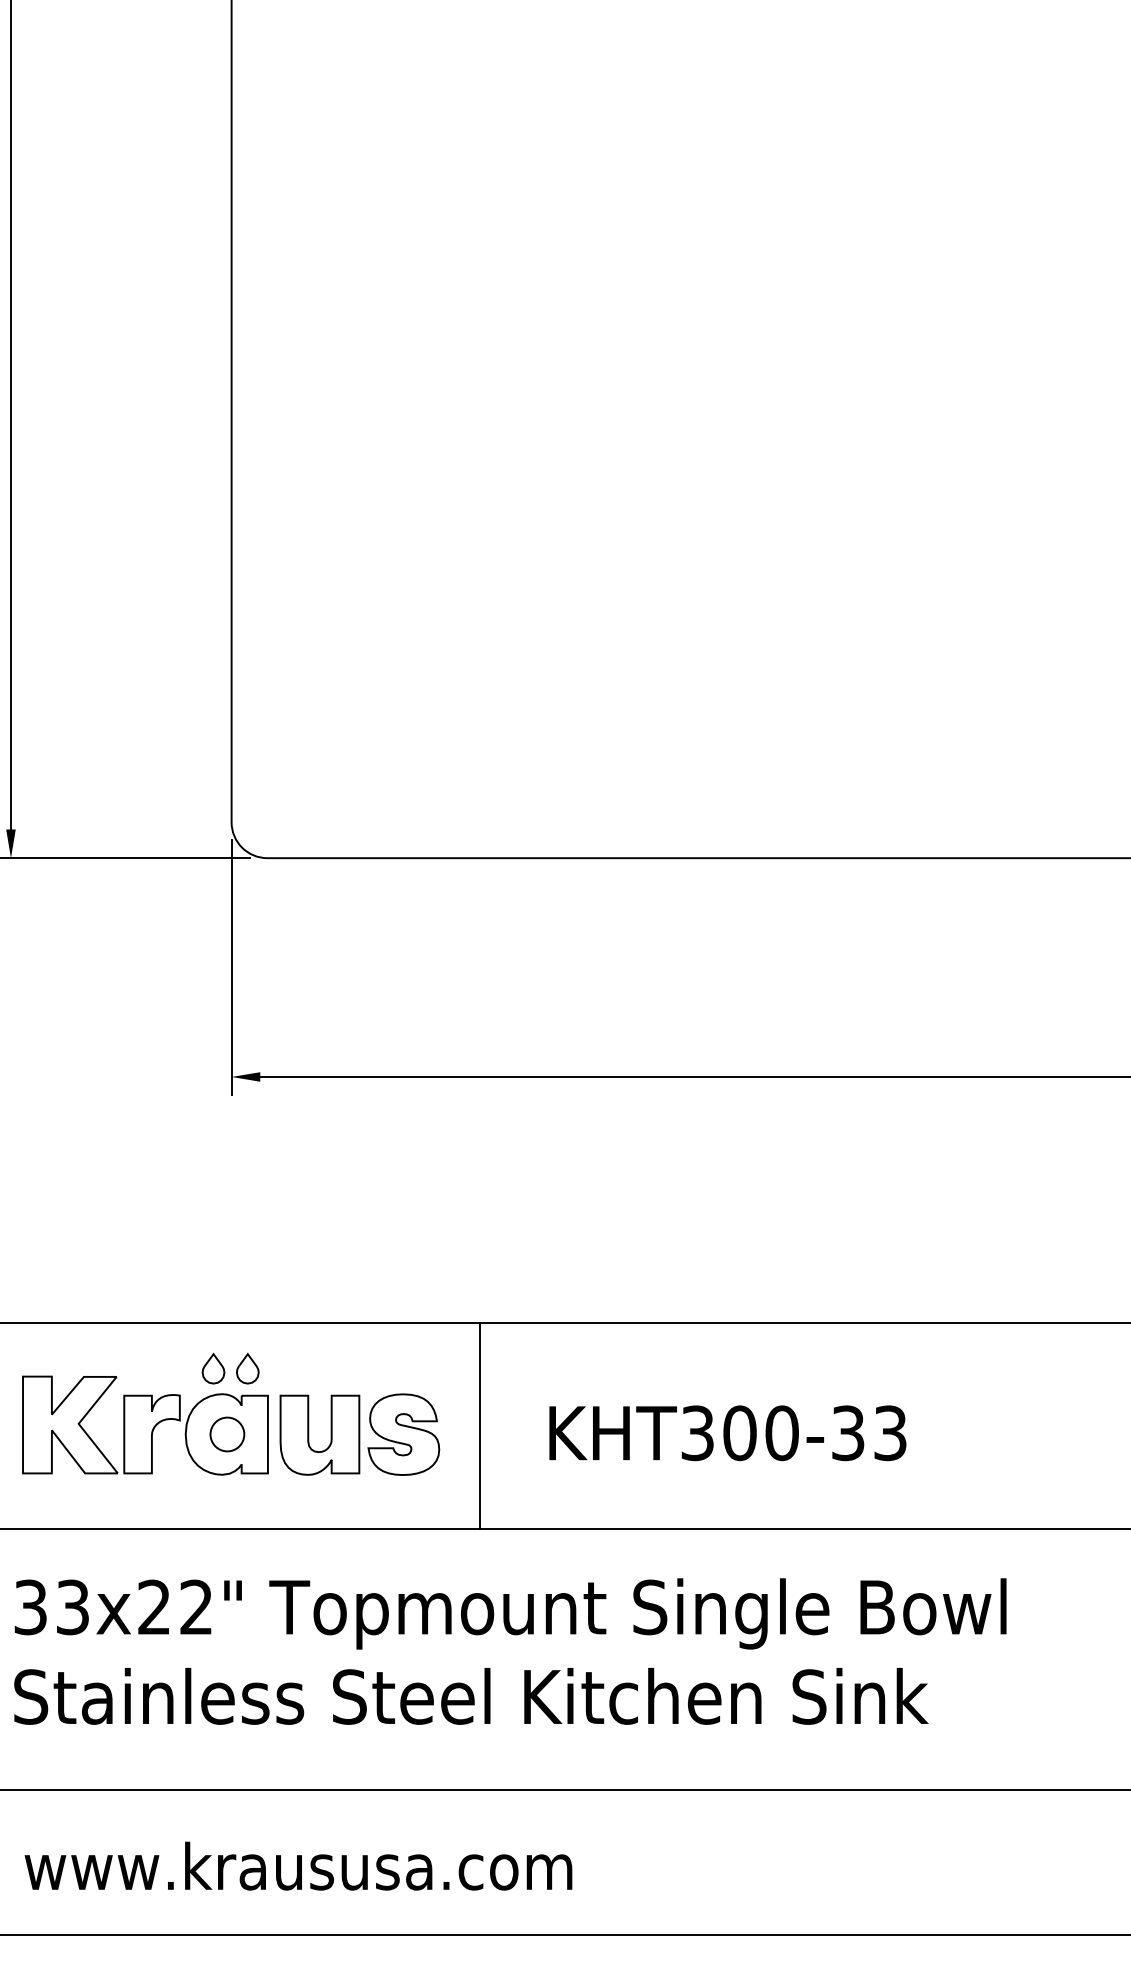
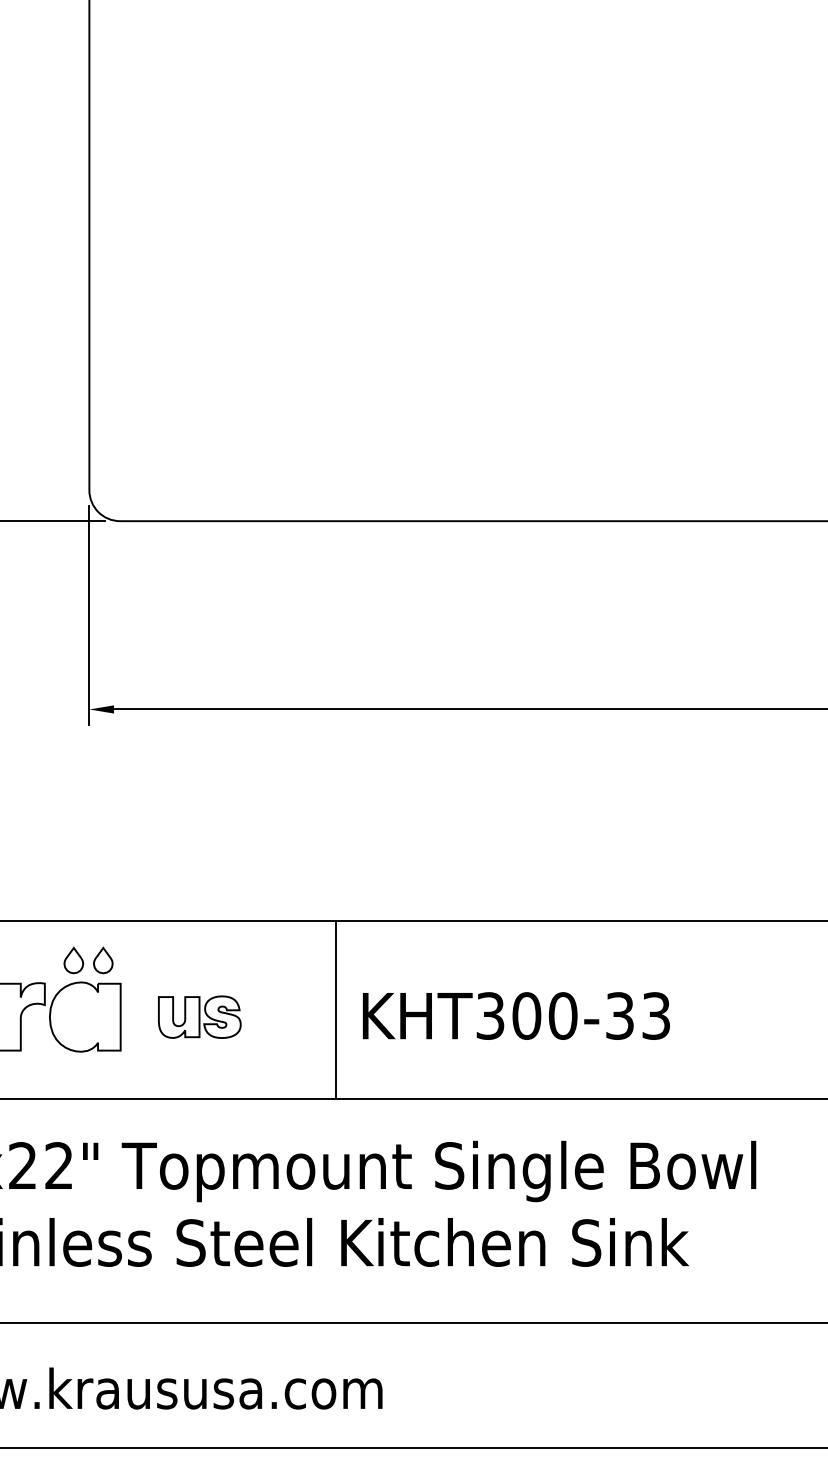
line: (479, 1426) -> (335, 1010), moved
circle: (227, 1434) -> (85, 1017), removed
part: (359, 1434) -> (199, 1017), size x0.6

